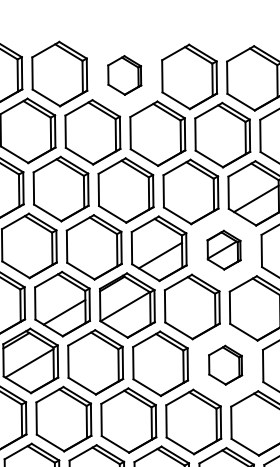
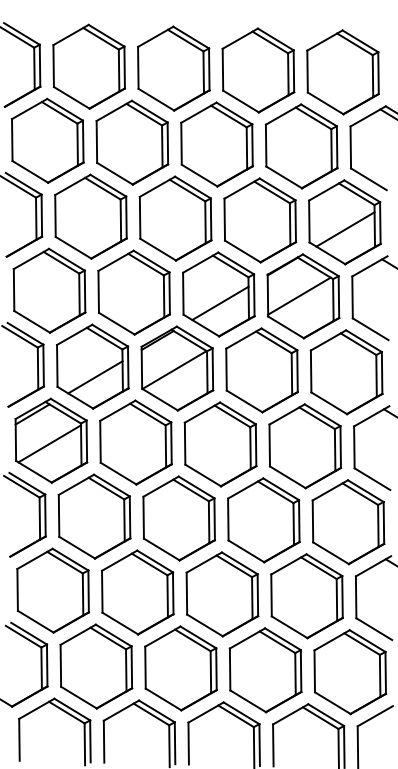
part: (124, 75) -> (173, 68), size x1.67
part: (224, 250) -> (303, 296), size x1.67
part: (225, 365) -> (305, 446), size x1.67

